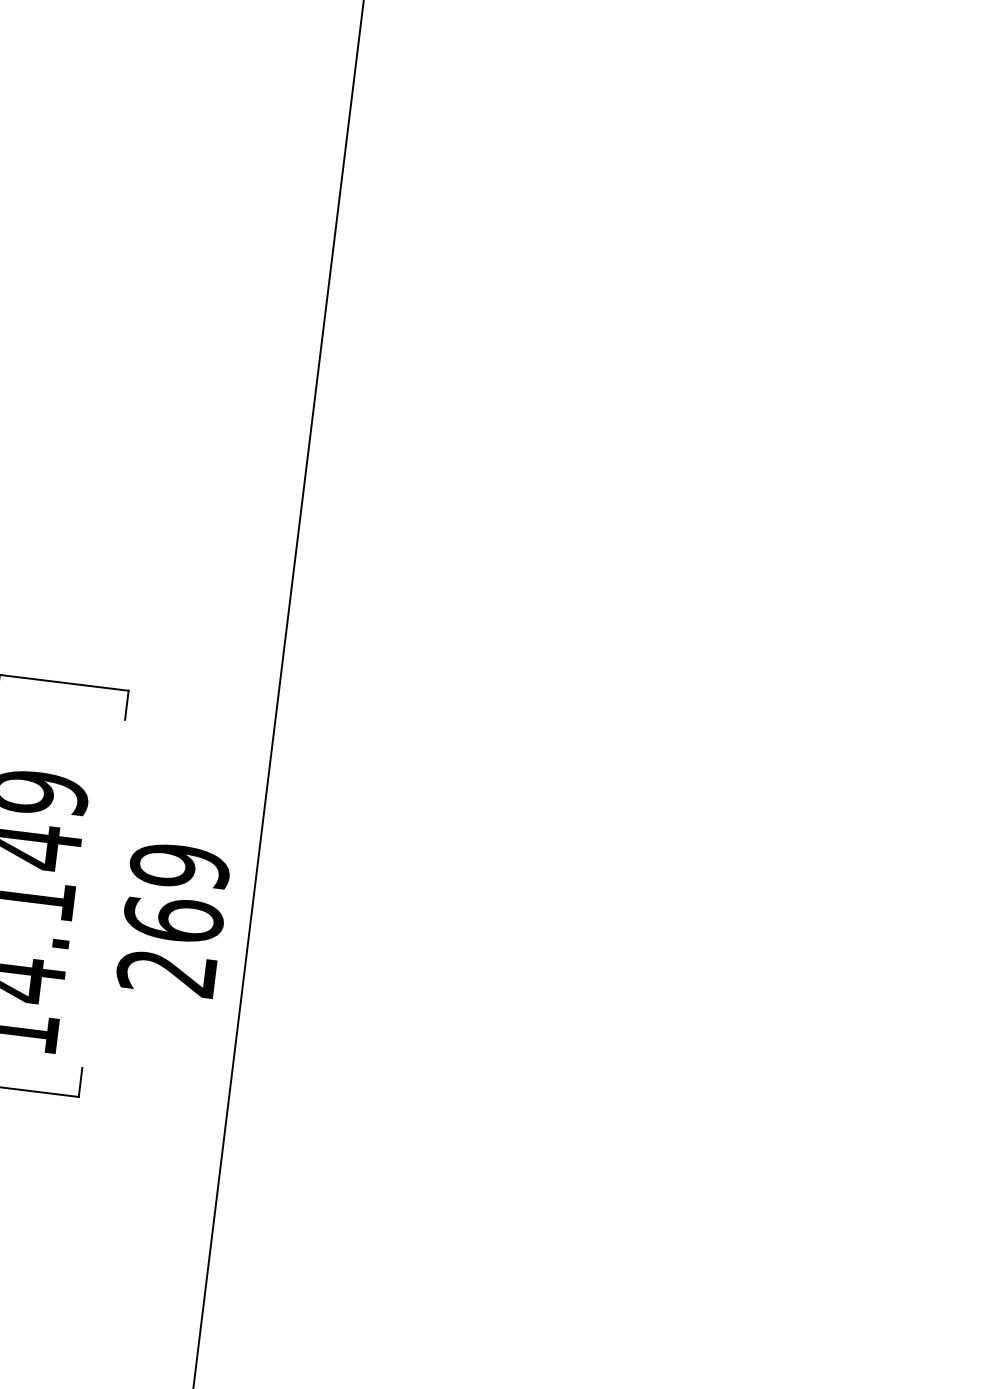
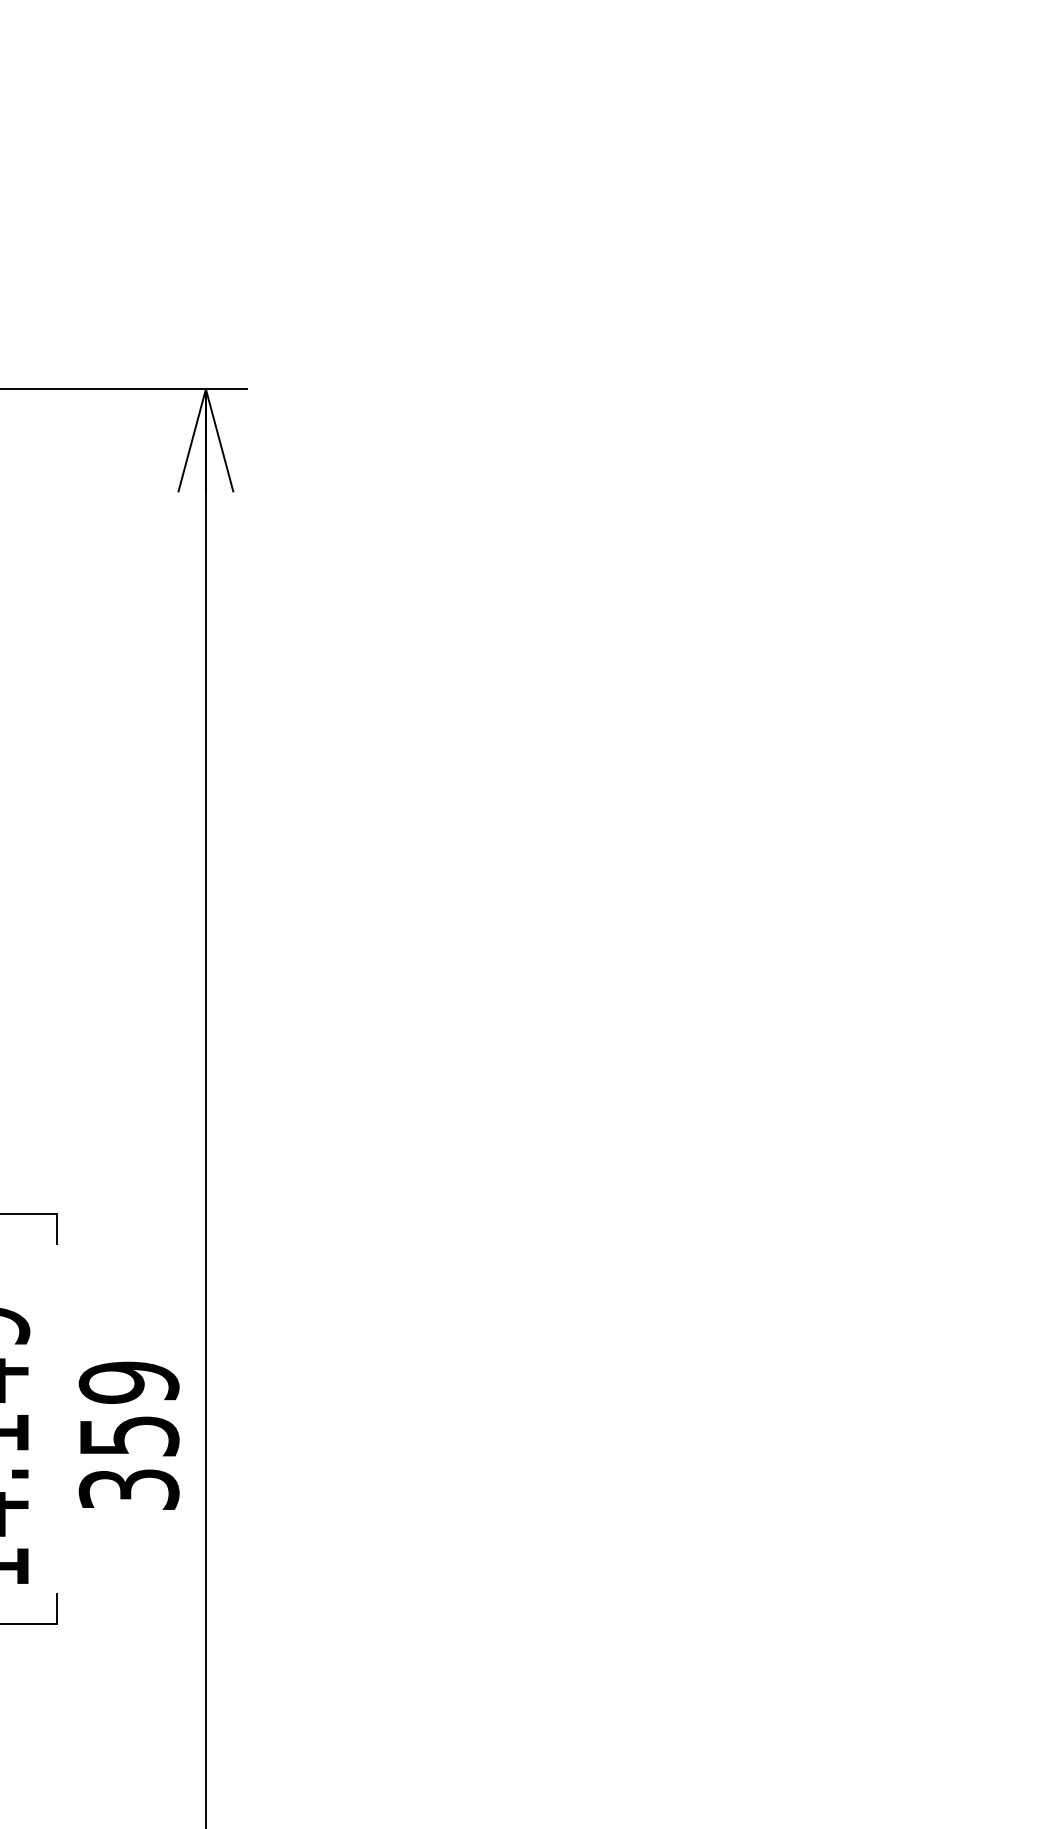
text: (169, 945) -> (128, 1462), 269 -> 359

